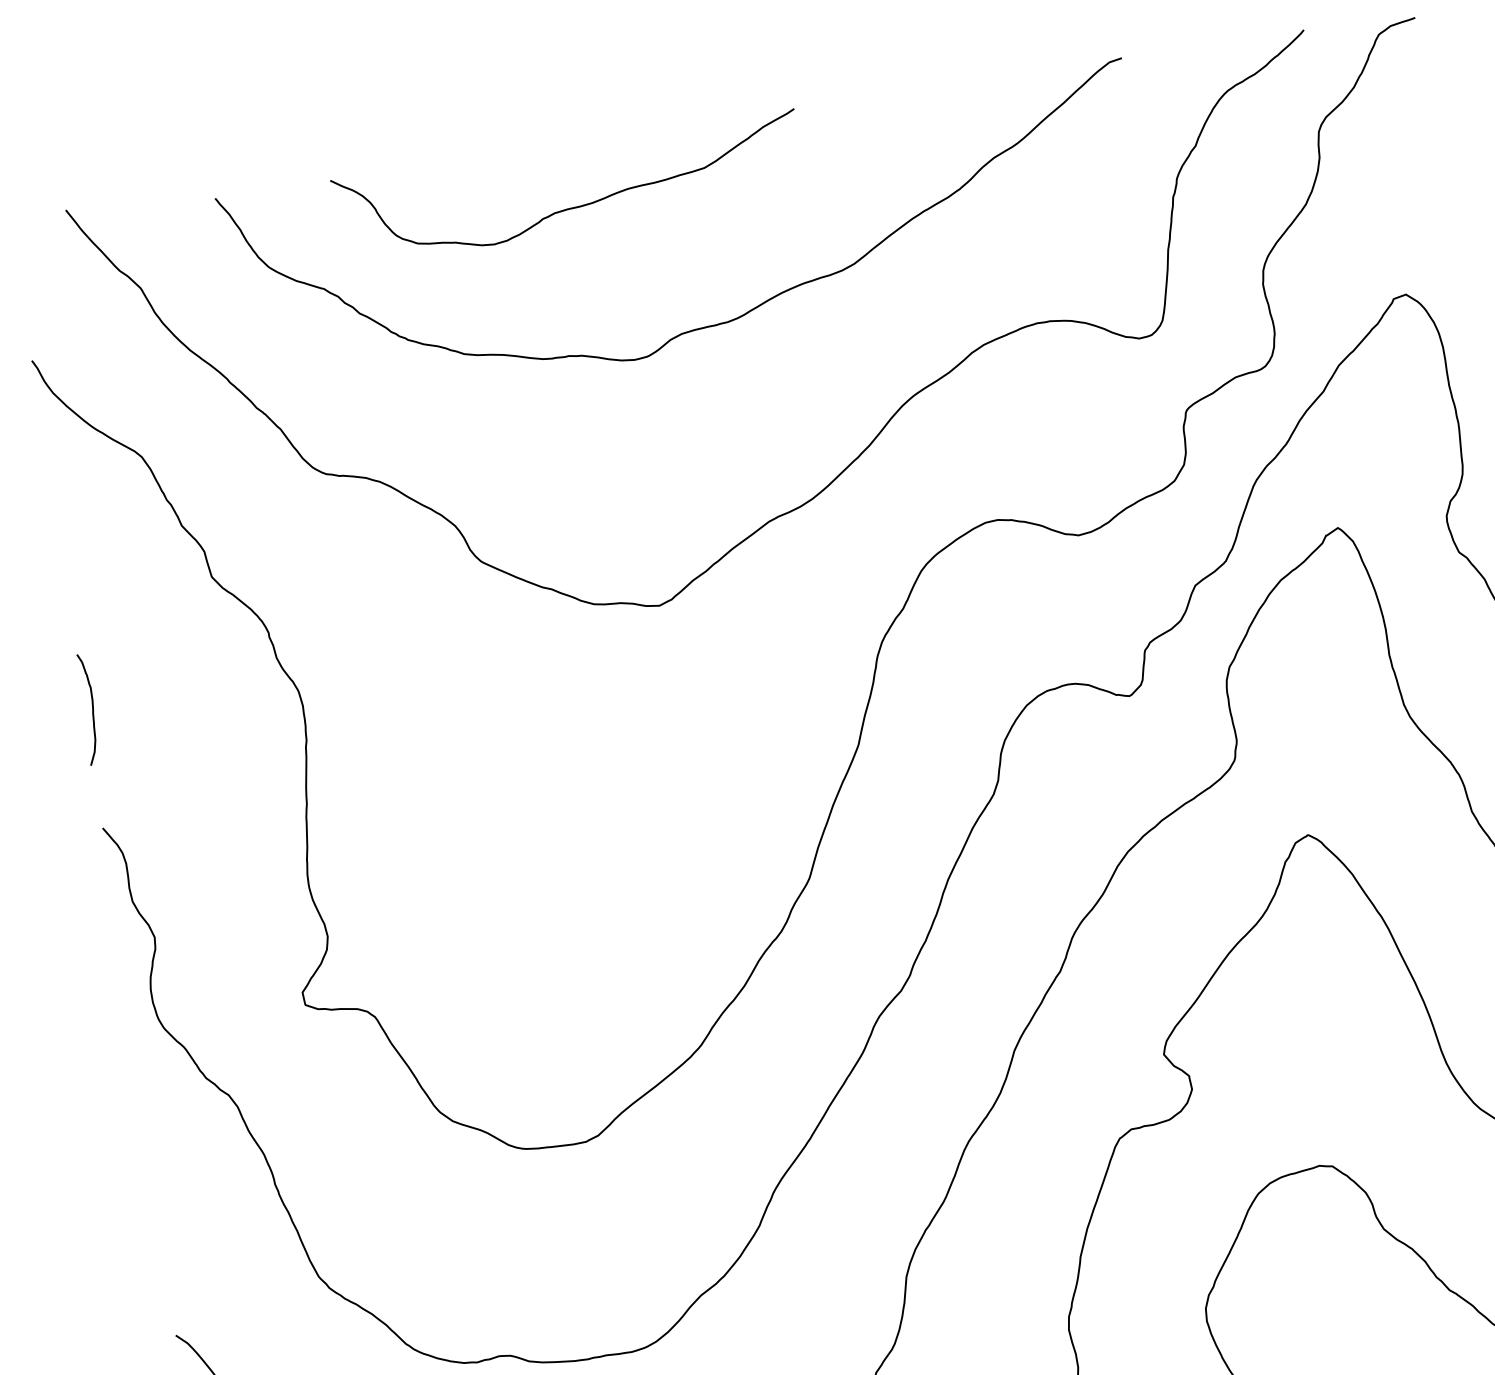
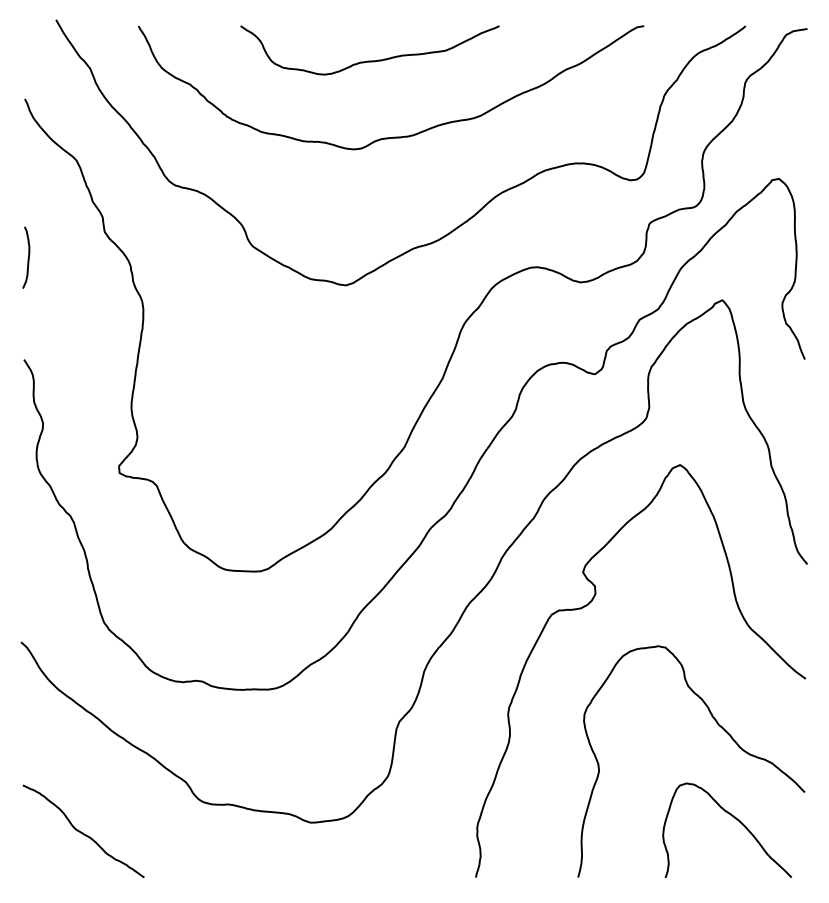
curve: (570, 206) -> (369, 60), moved
curve: (90, 710) -> (27, 258), moved

